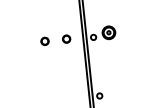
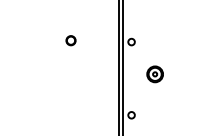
part: (108, 32) -> (154, 74), moved
part: (66, 39) -> (97, 40), removed

